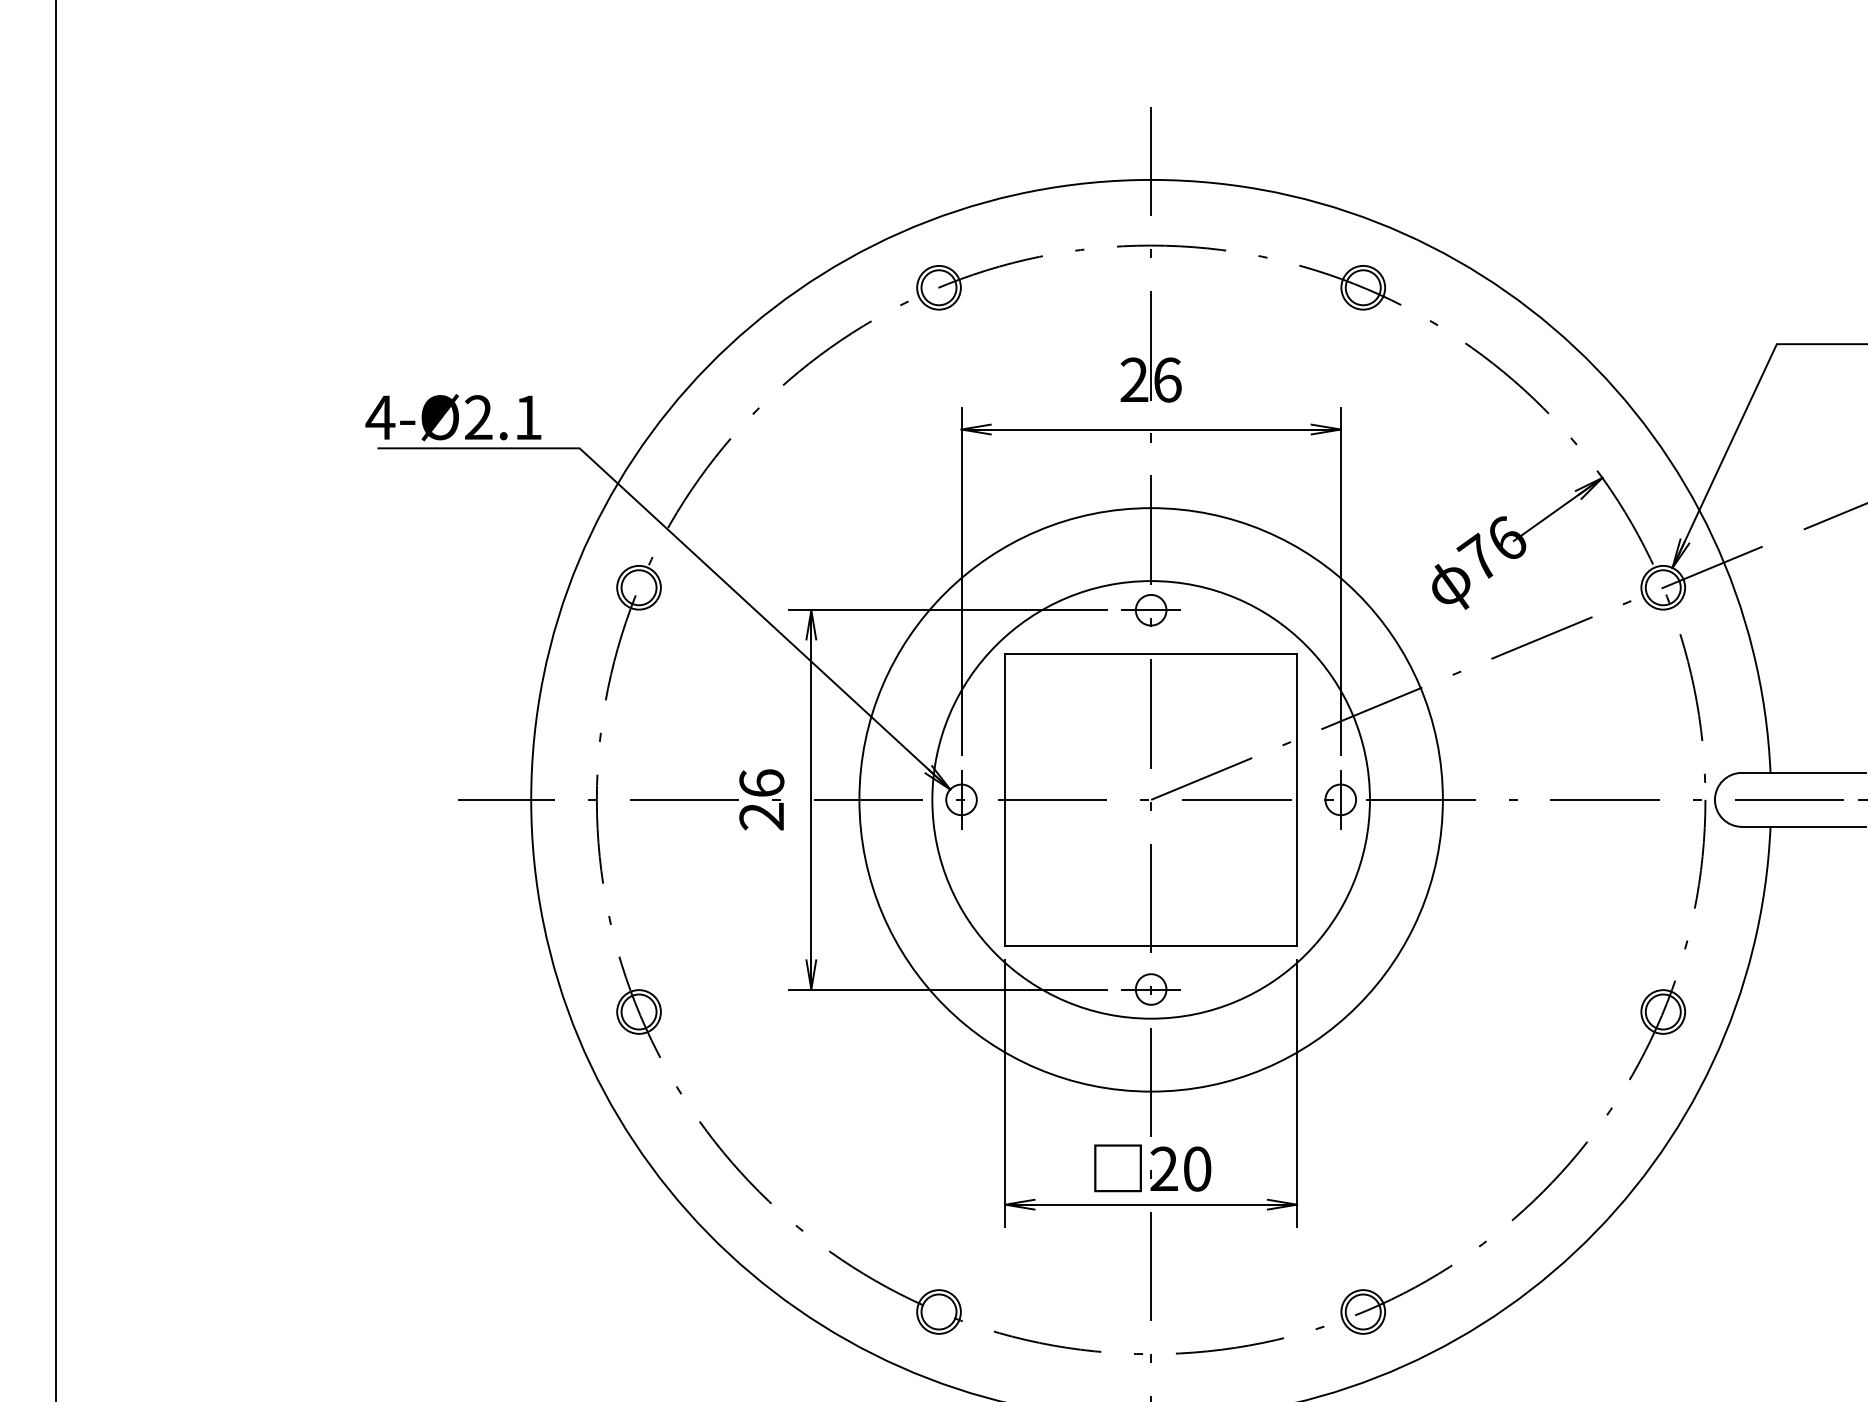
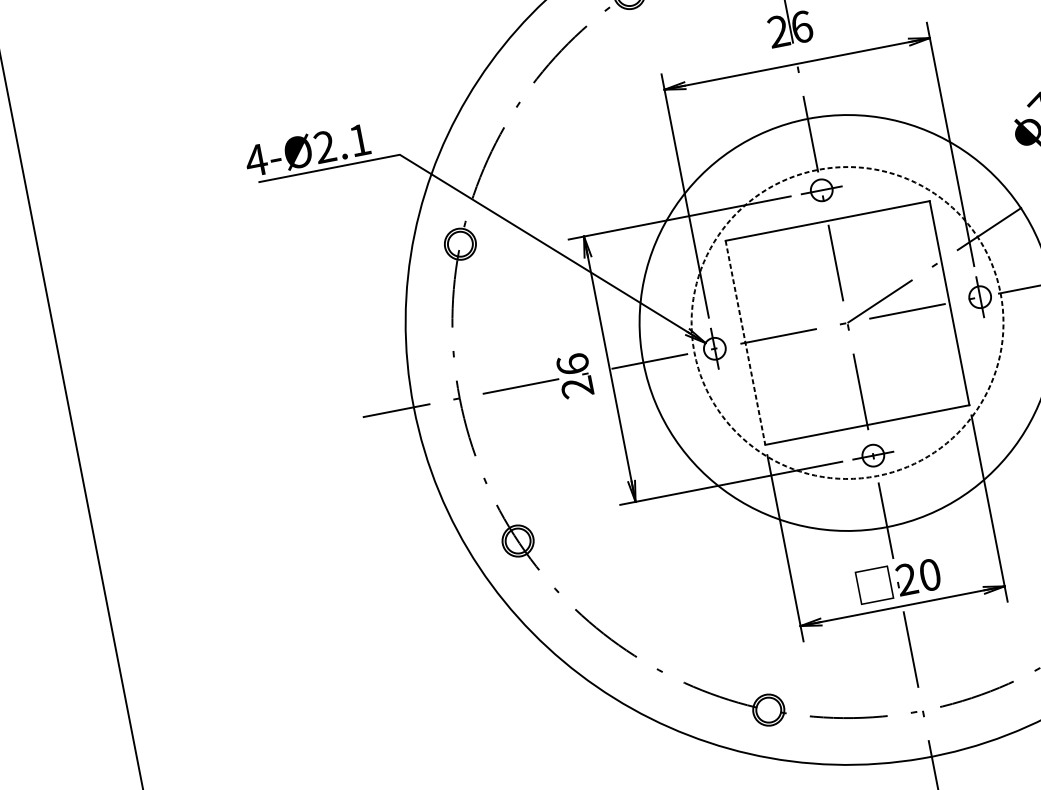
line: (1005, 799) -> (745, 342), solid -> dashed
circle: (1150, 799) -> (847, 322), solid -> dashed

